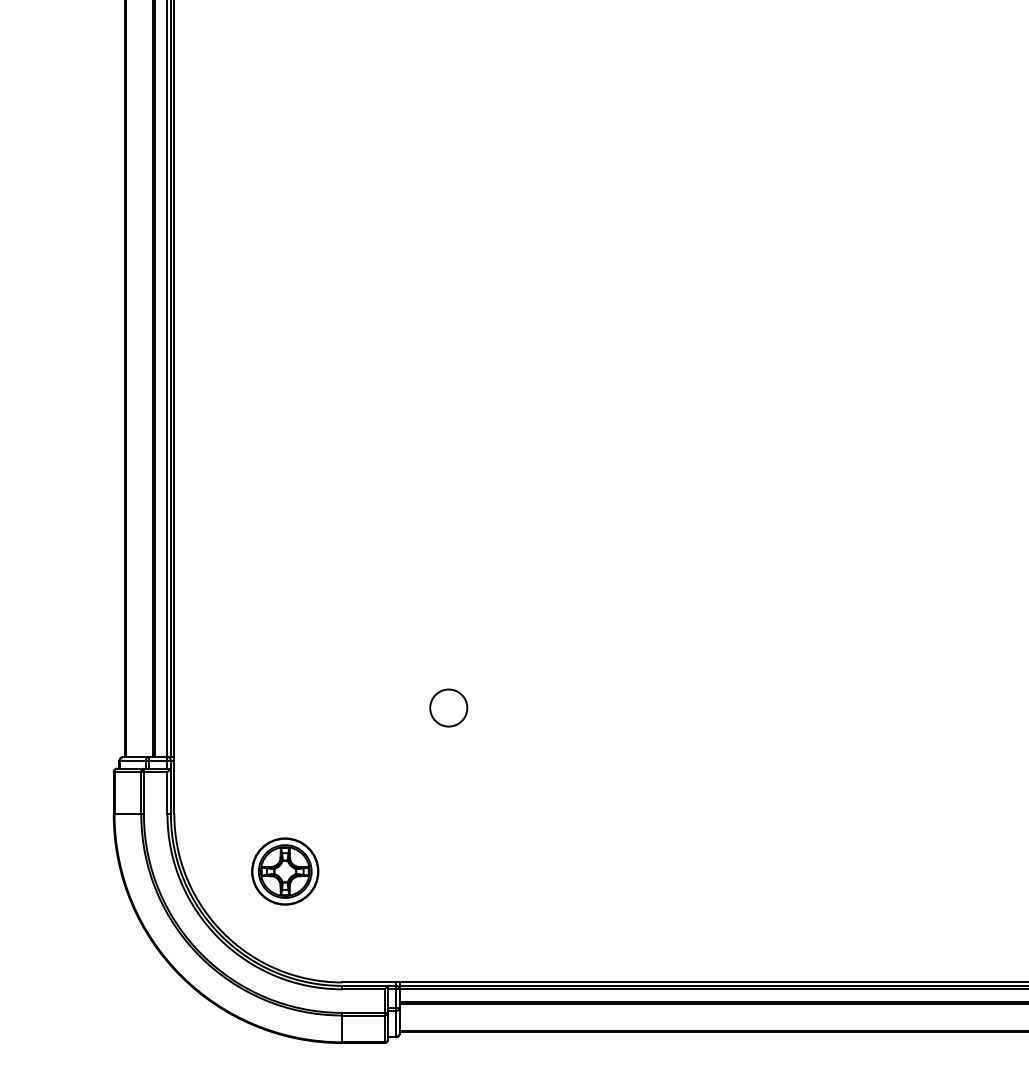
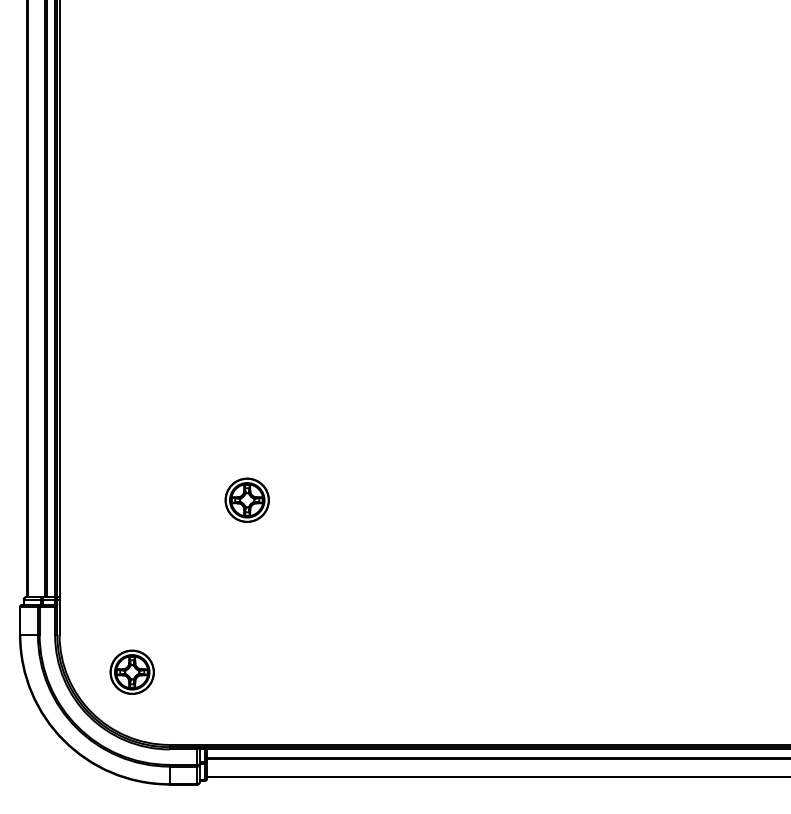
part: (459, 607) -> (246, 499), added
circle: (449, 708) -> (239, 565), removed

